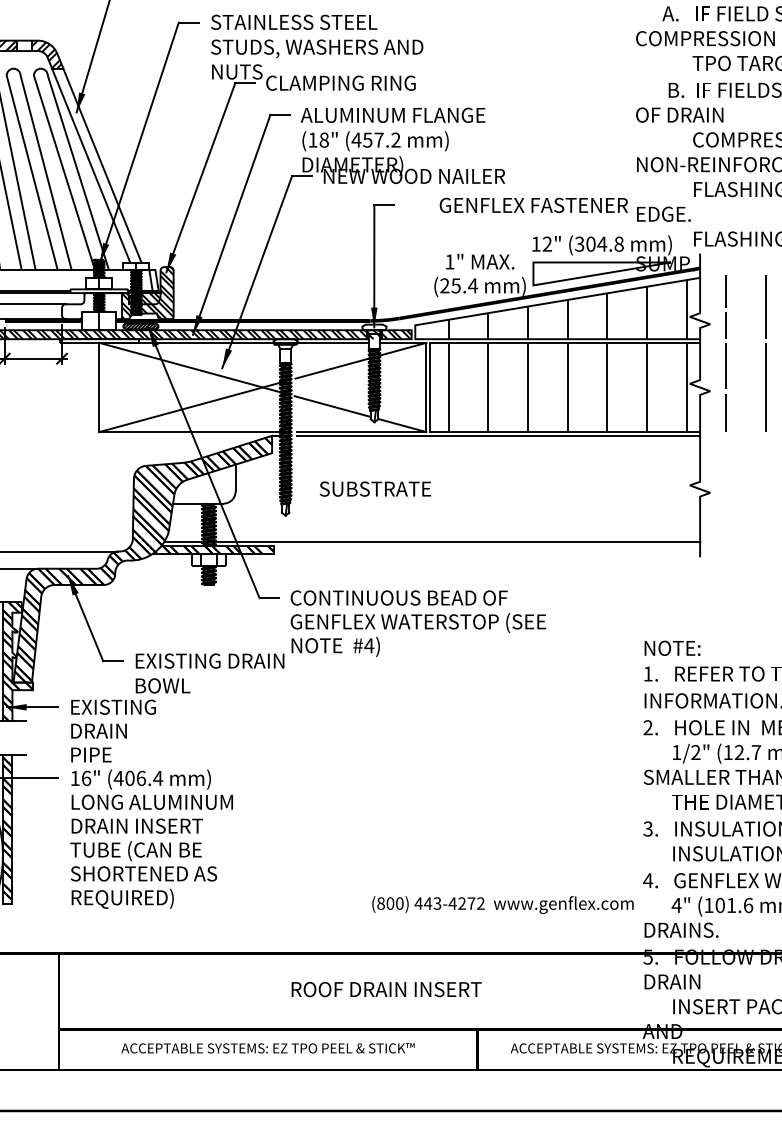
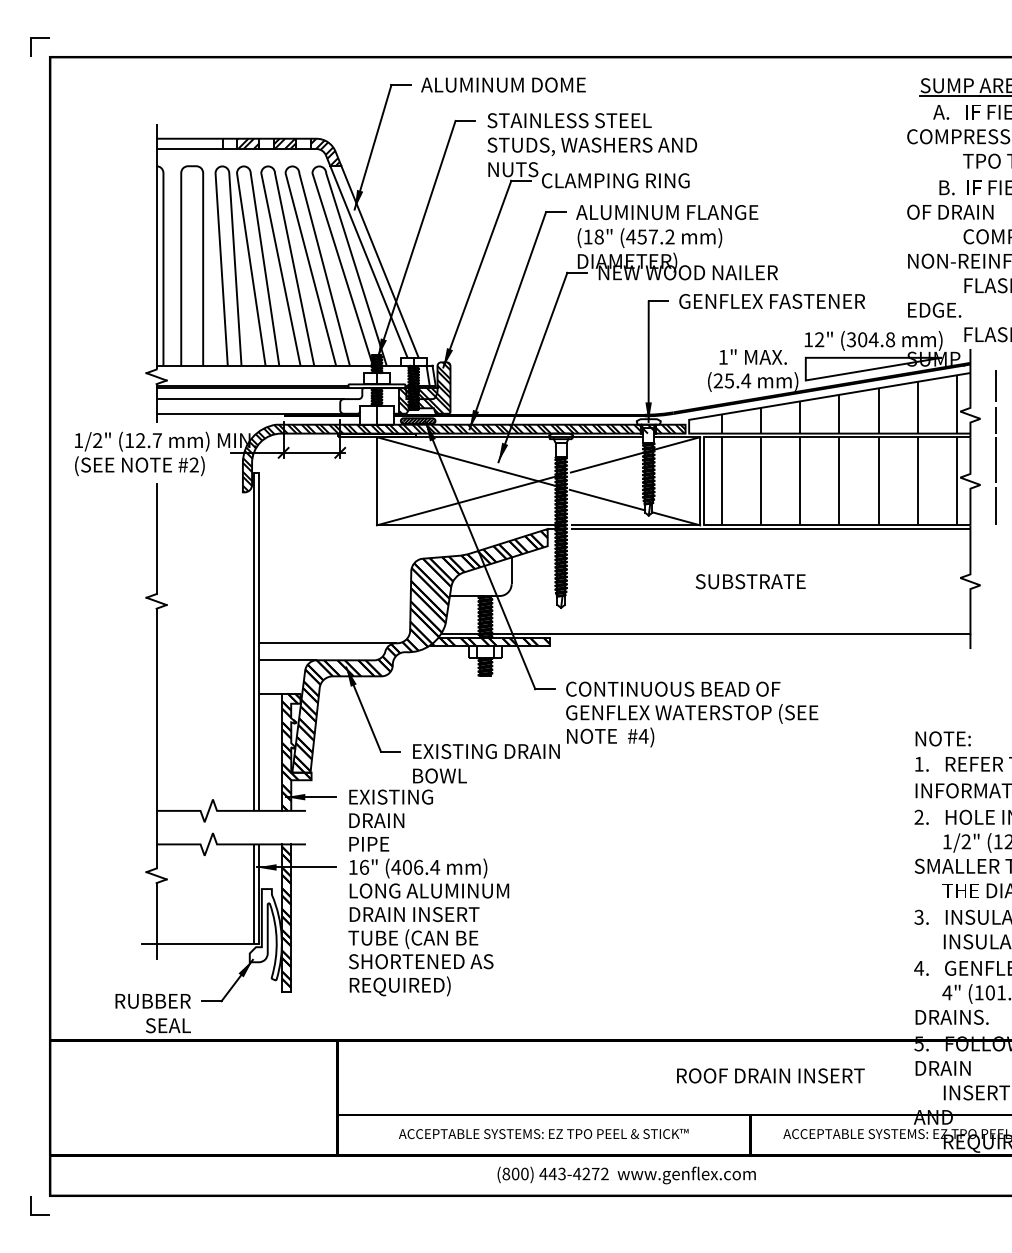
text: (534, 205) -> (772, 301), moved
text: (375, 488) -> (750, 581), moved
text: (502, 905) -> (626, 1175), moved
text: (386, 989) -> (770, 1075), moved

